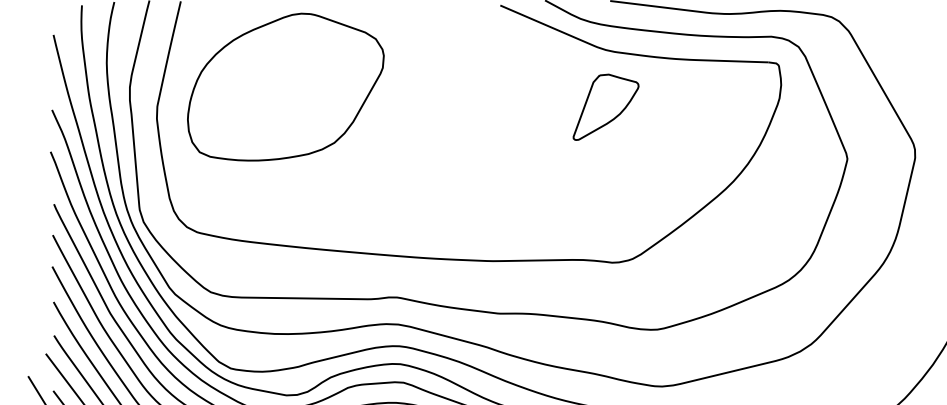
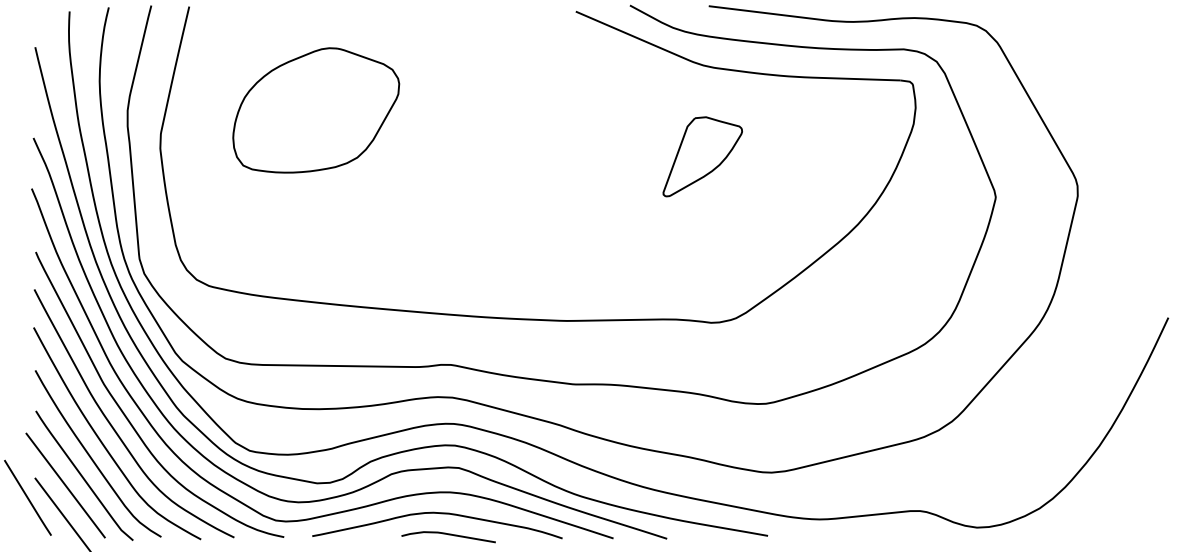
part: (285, 87) -> (315, 110), size x0.7
part: (605, 107) -> (702, 156), moved

